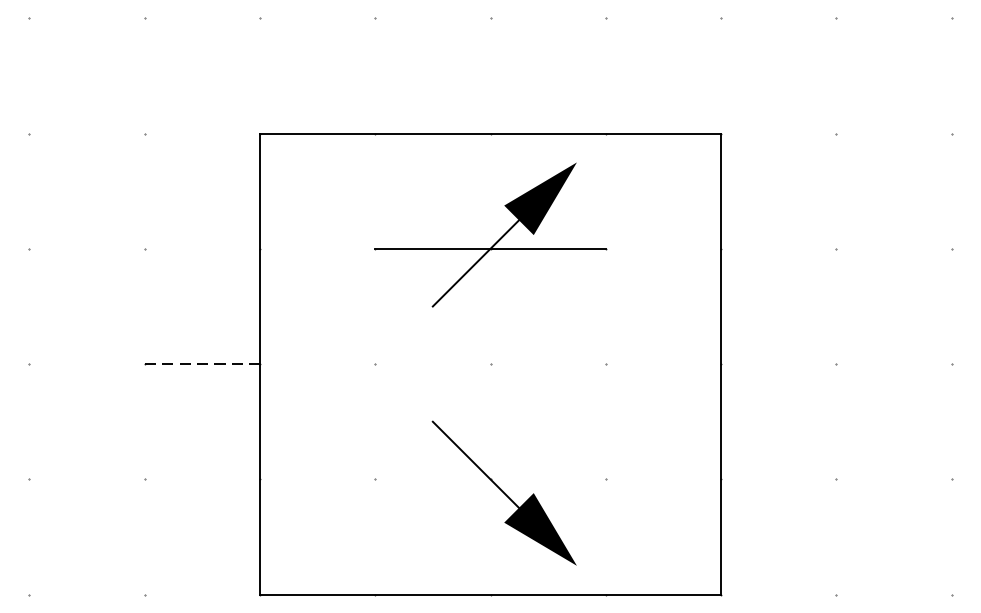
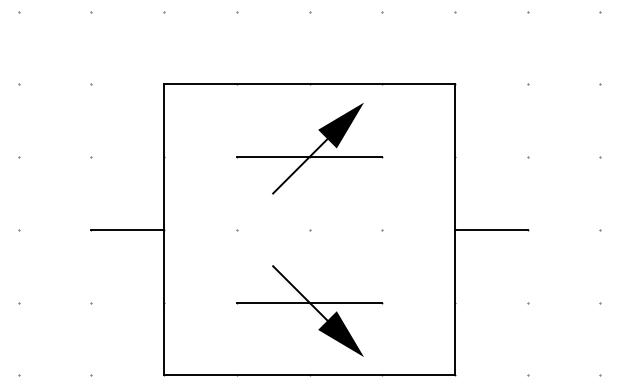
line: (203, 363) -> (128, 229), dashed -> solid
line: (777, 363) -> (490, 229), added
line: (490, 479) -> (309, 302), added

